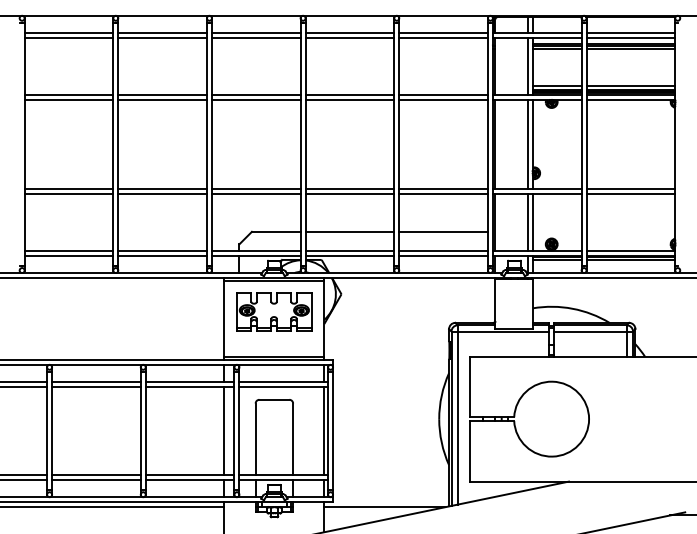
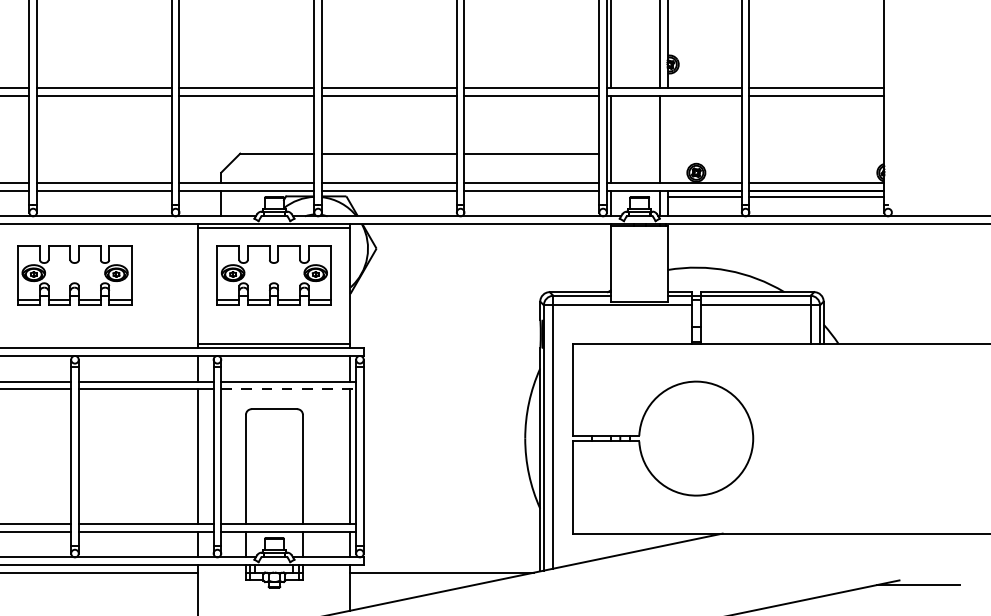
line: (532, 222) -> (667, 139), removed
part: (143, 311) -> (75, 274), added
line: (284, 386) -> (289, 388), solid -> dashed

